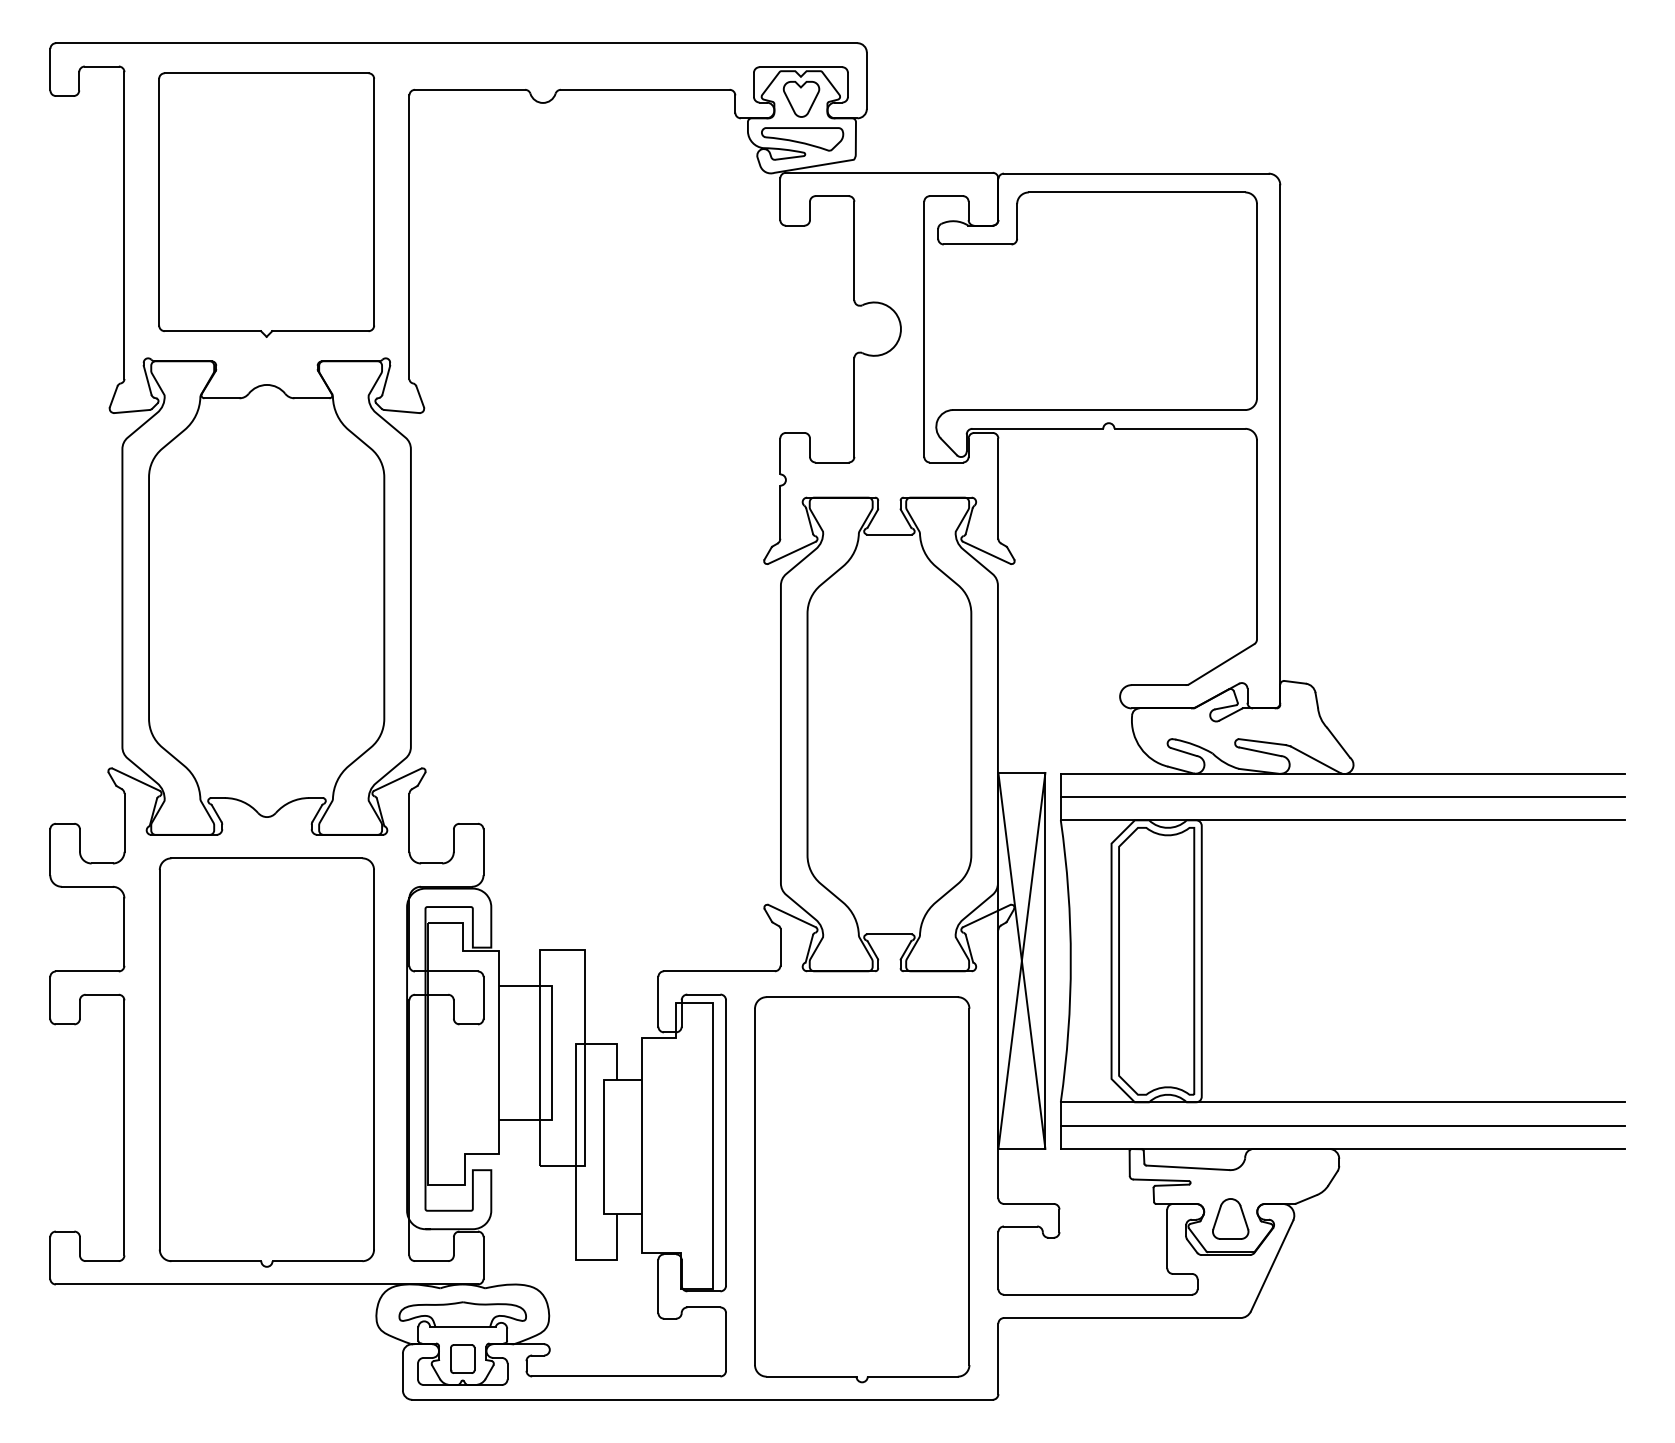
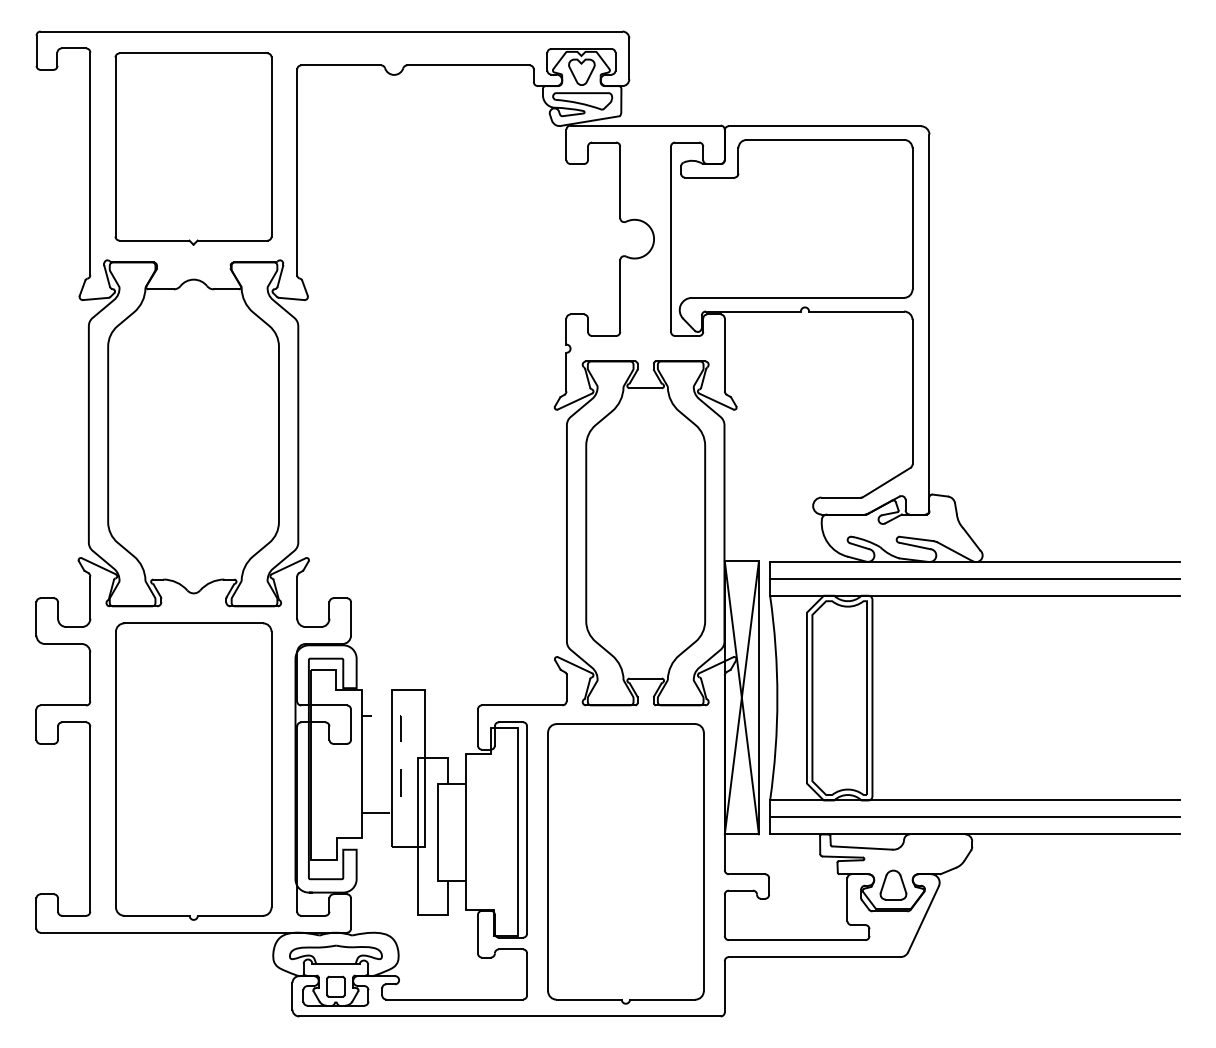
line: (551, 1052) -> (400, 764), solid -> dashed

